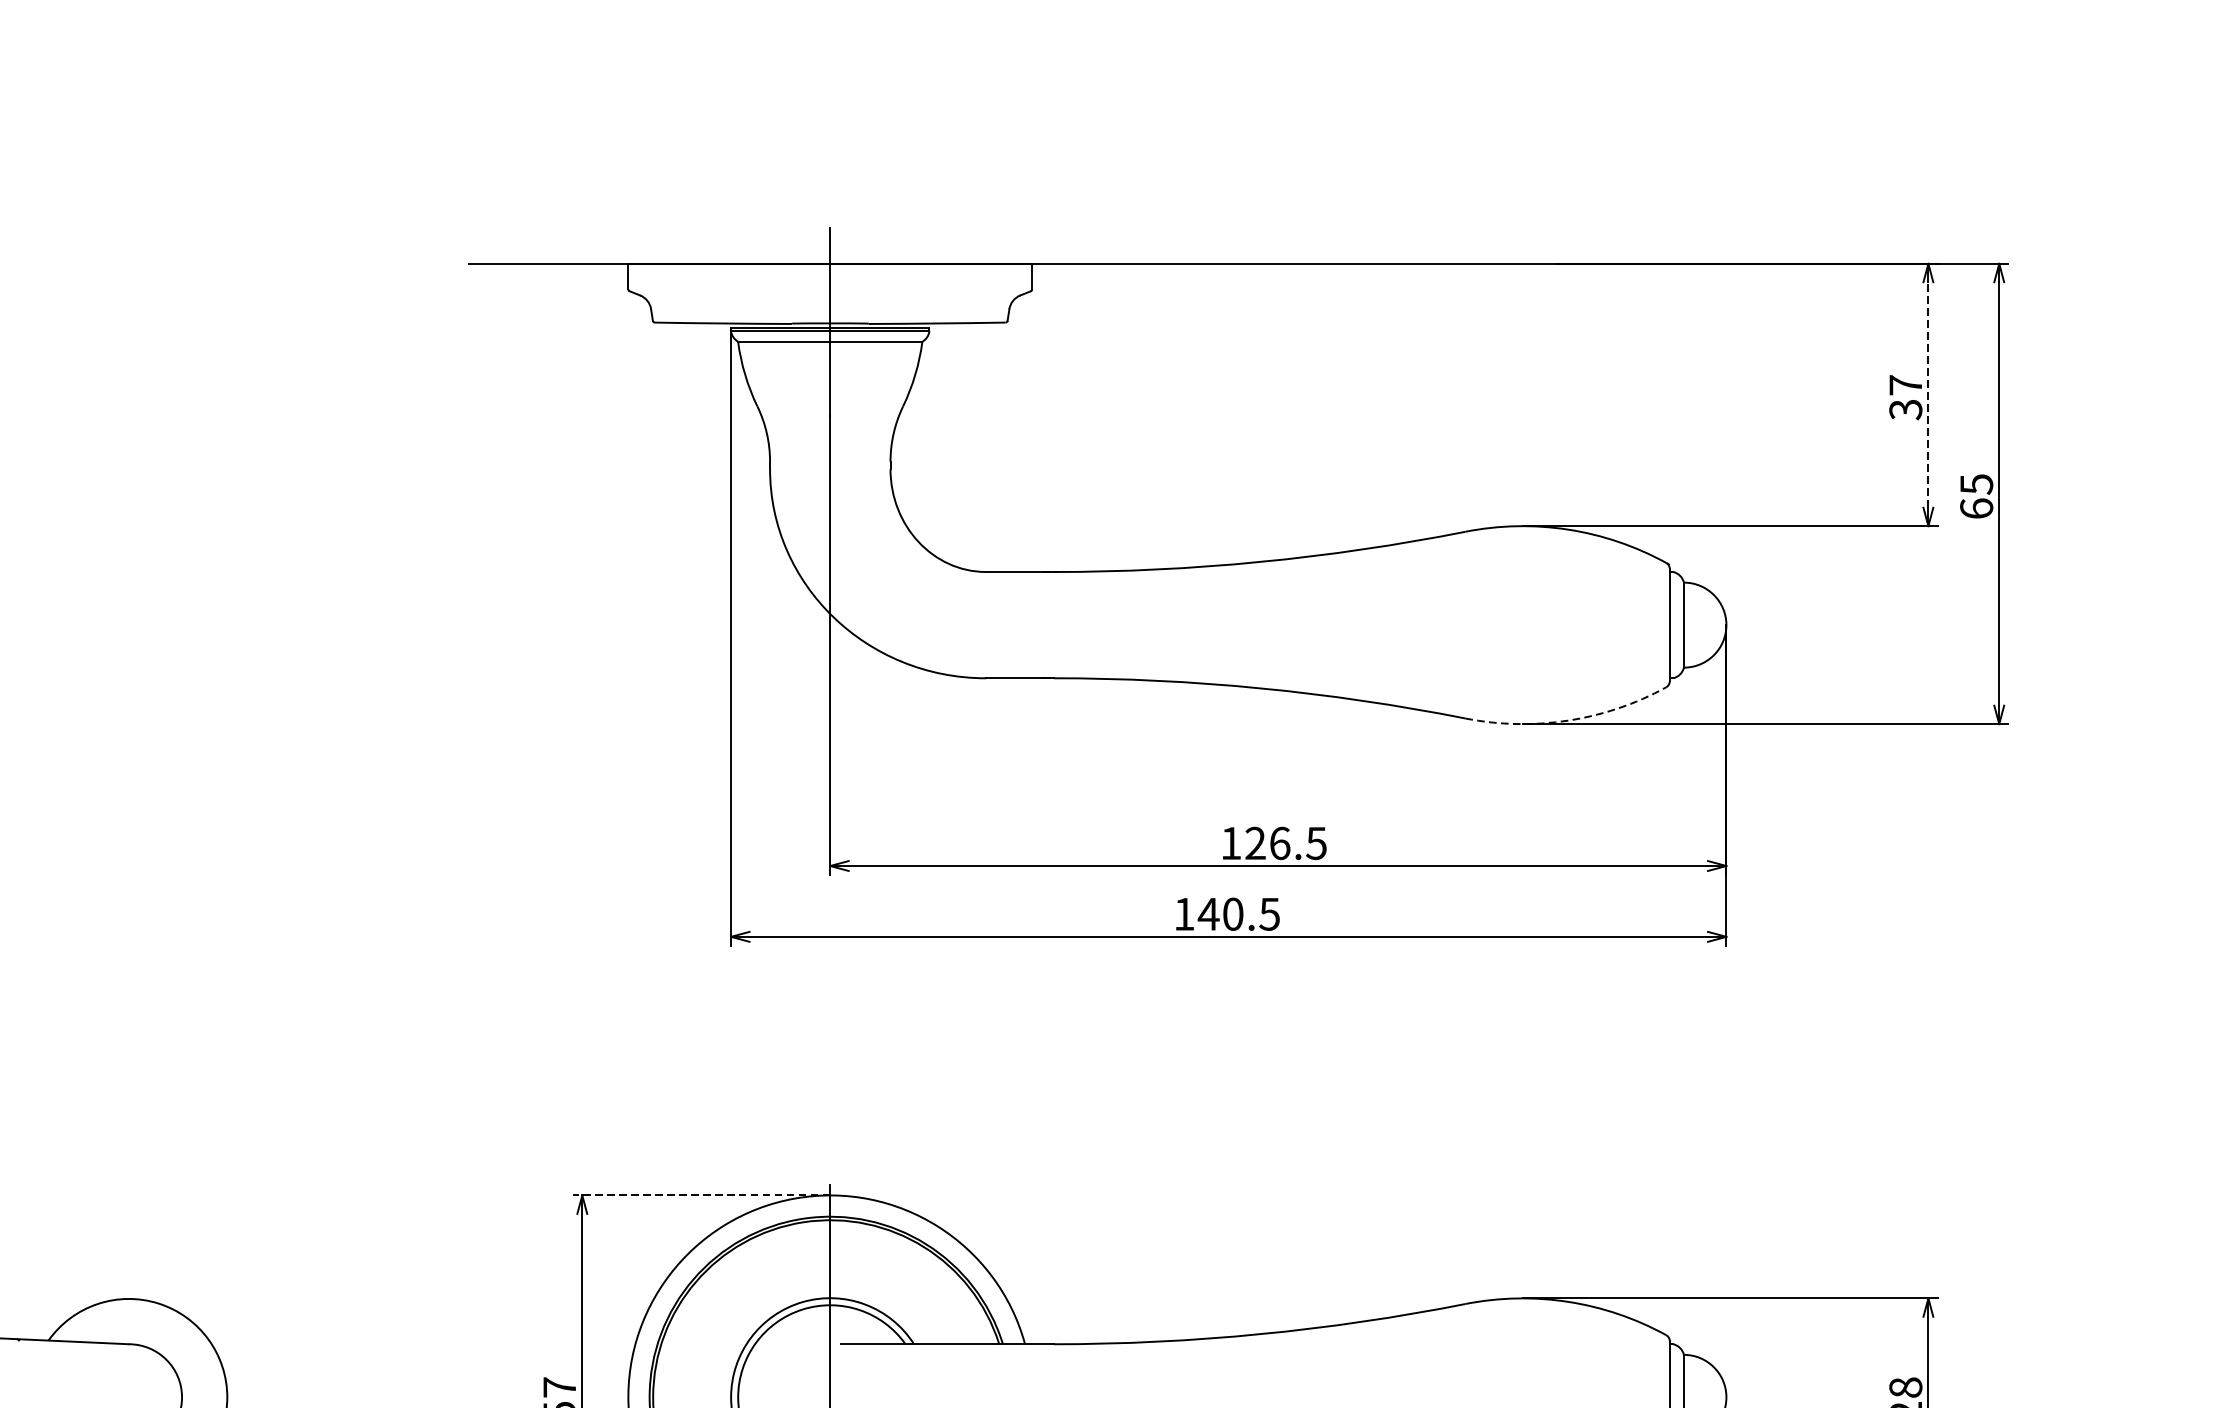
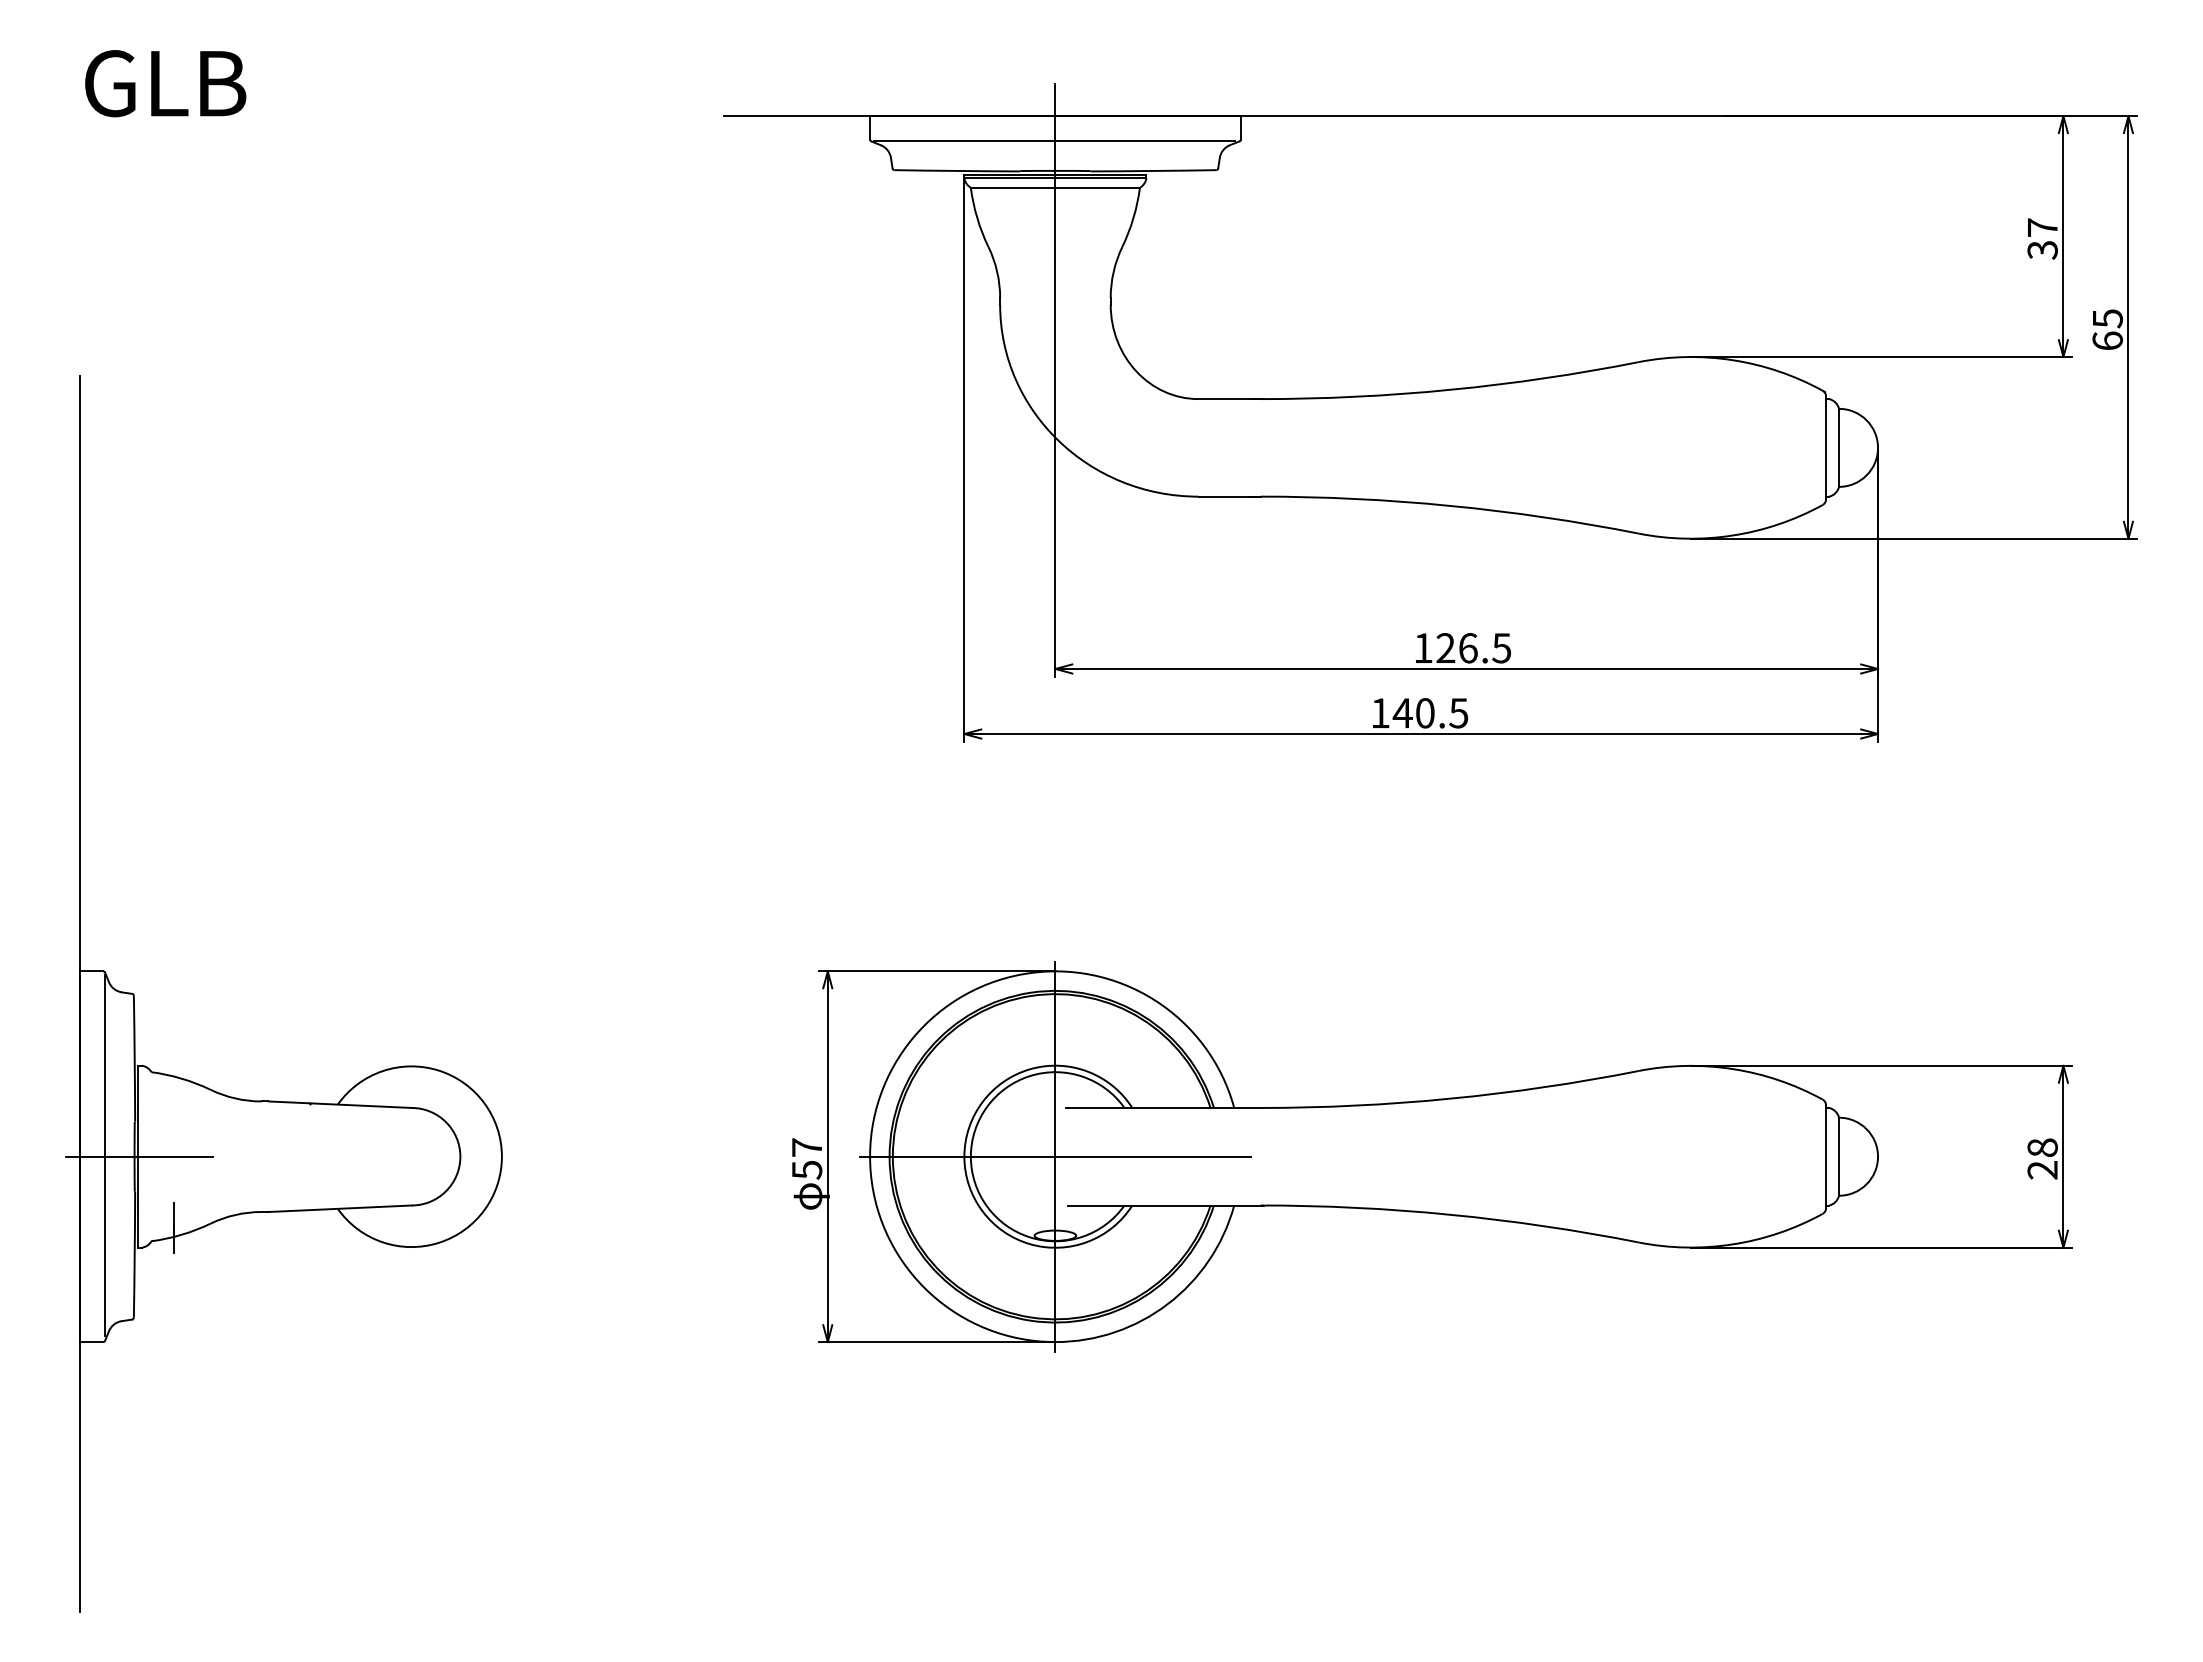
line: (829, 290) -> (1054, 140), added
line: (1928, 394) -> (2063, 236), dashed -> solid
arc: (1568, 720) -> (1733, 535), dashed -> solid
line: (700, 1195) -> (936, 971), dashed -> solid
line: (830, 1397) -> (1055, 1156), added

